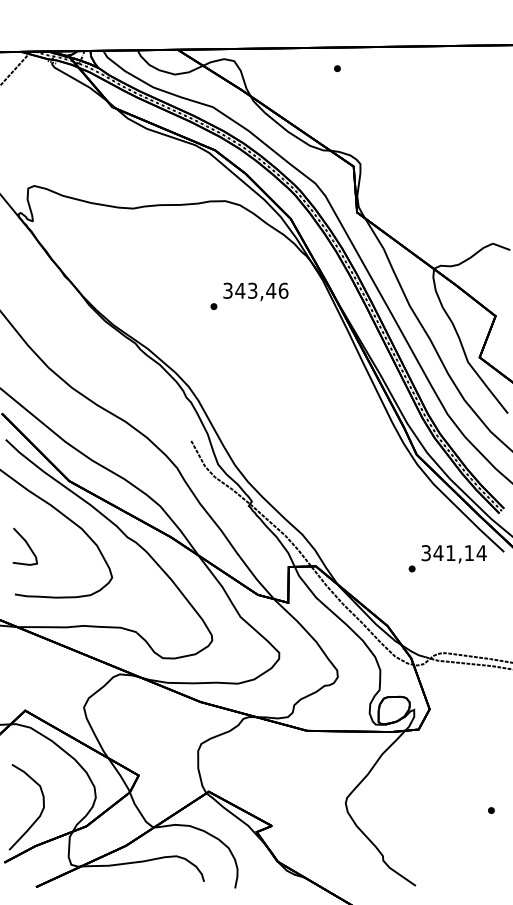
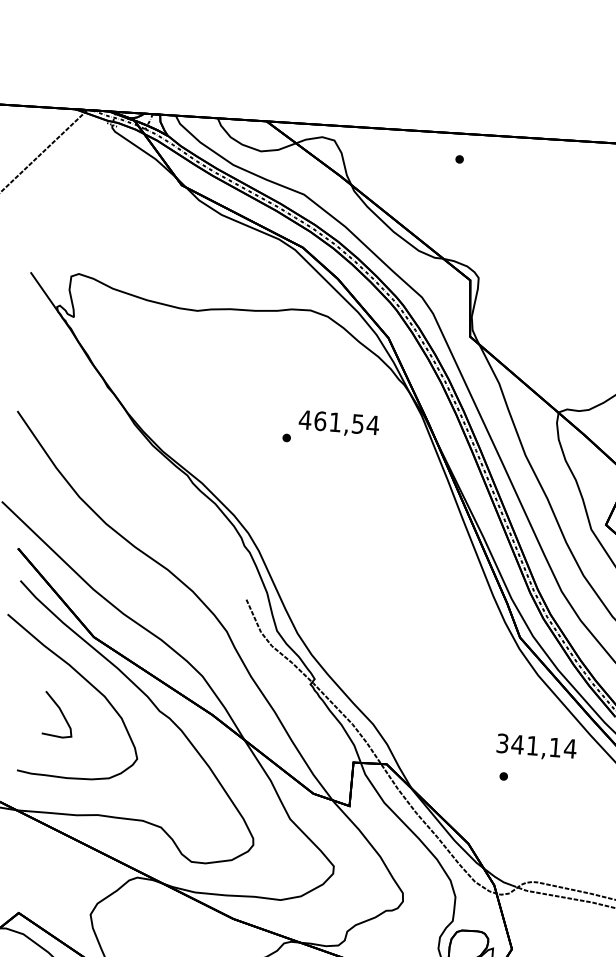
text: (255, 290) -> (338, 422), 343,46 -> 461,54
curve: (26, 544) -> (60, 712), moved
text: (453, 554) -> (535, 747), moved

